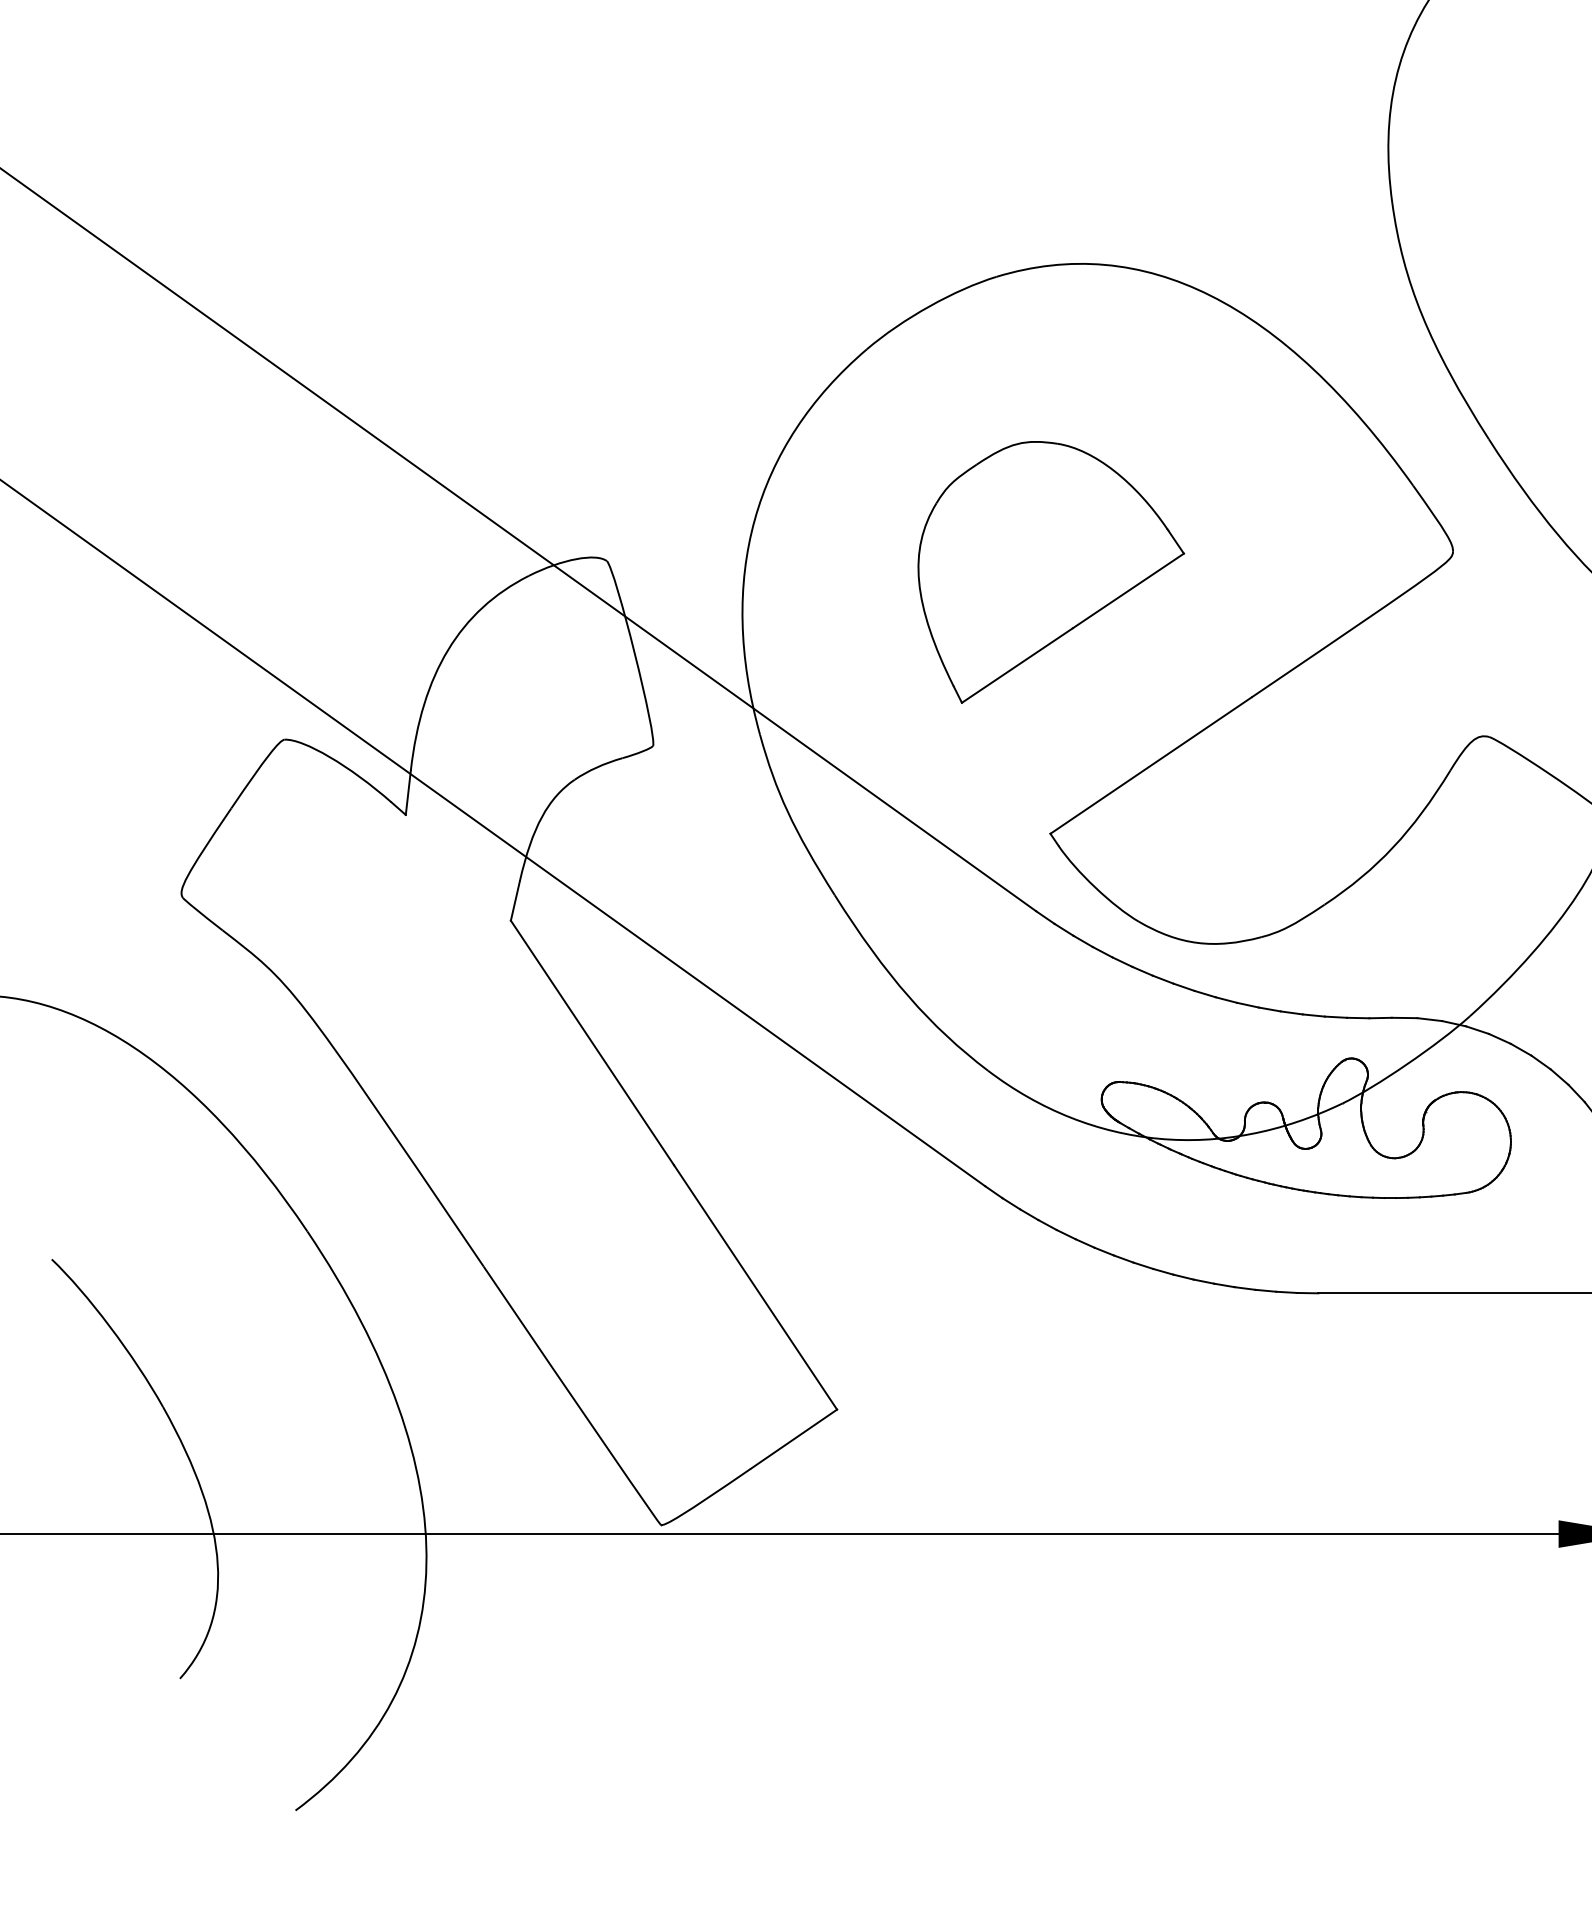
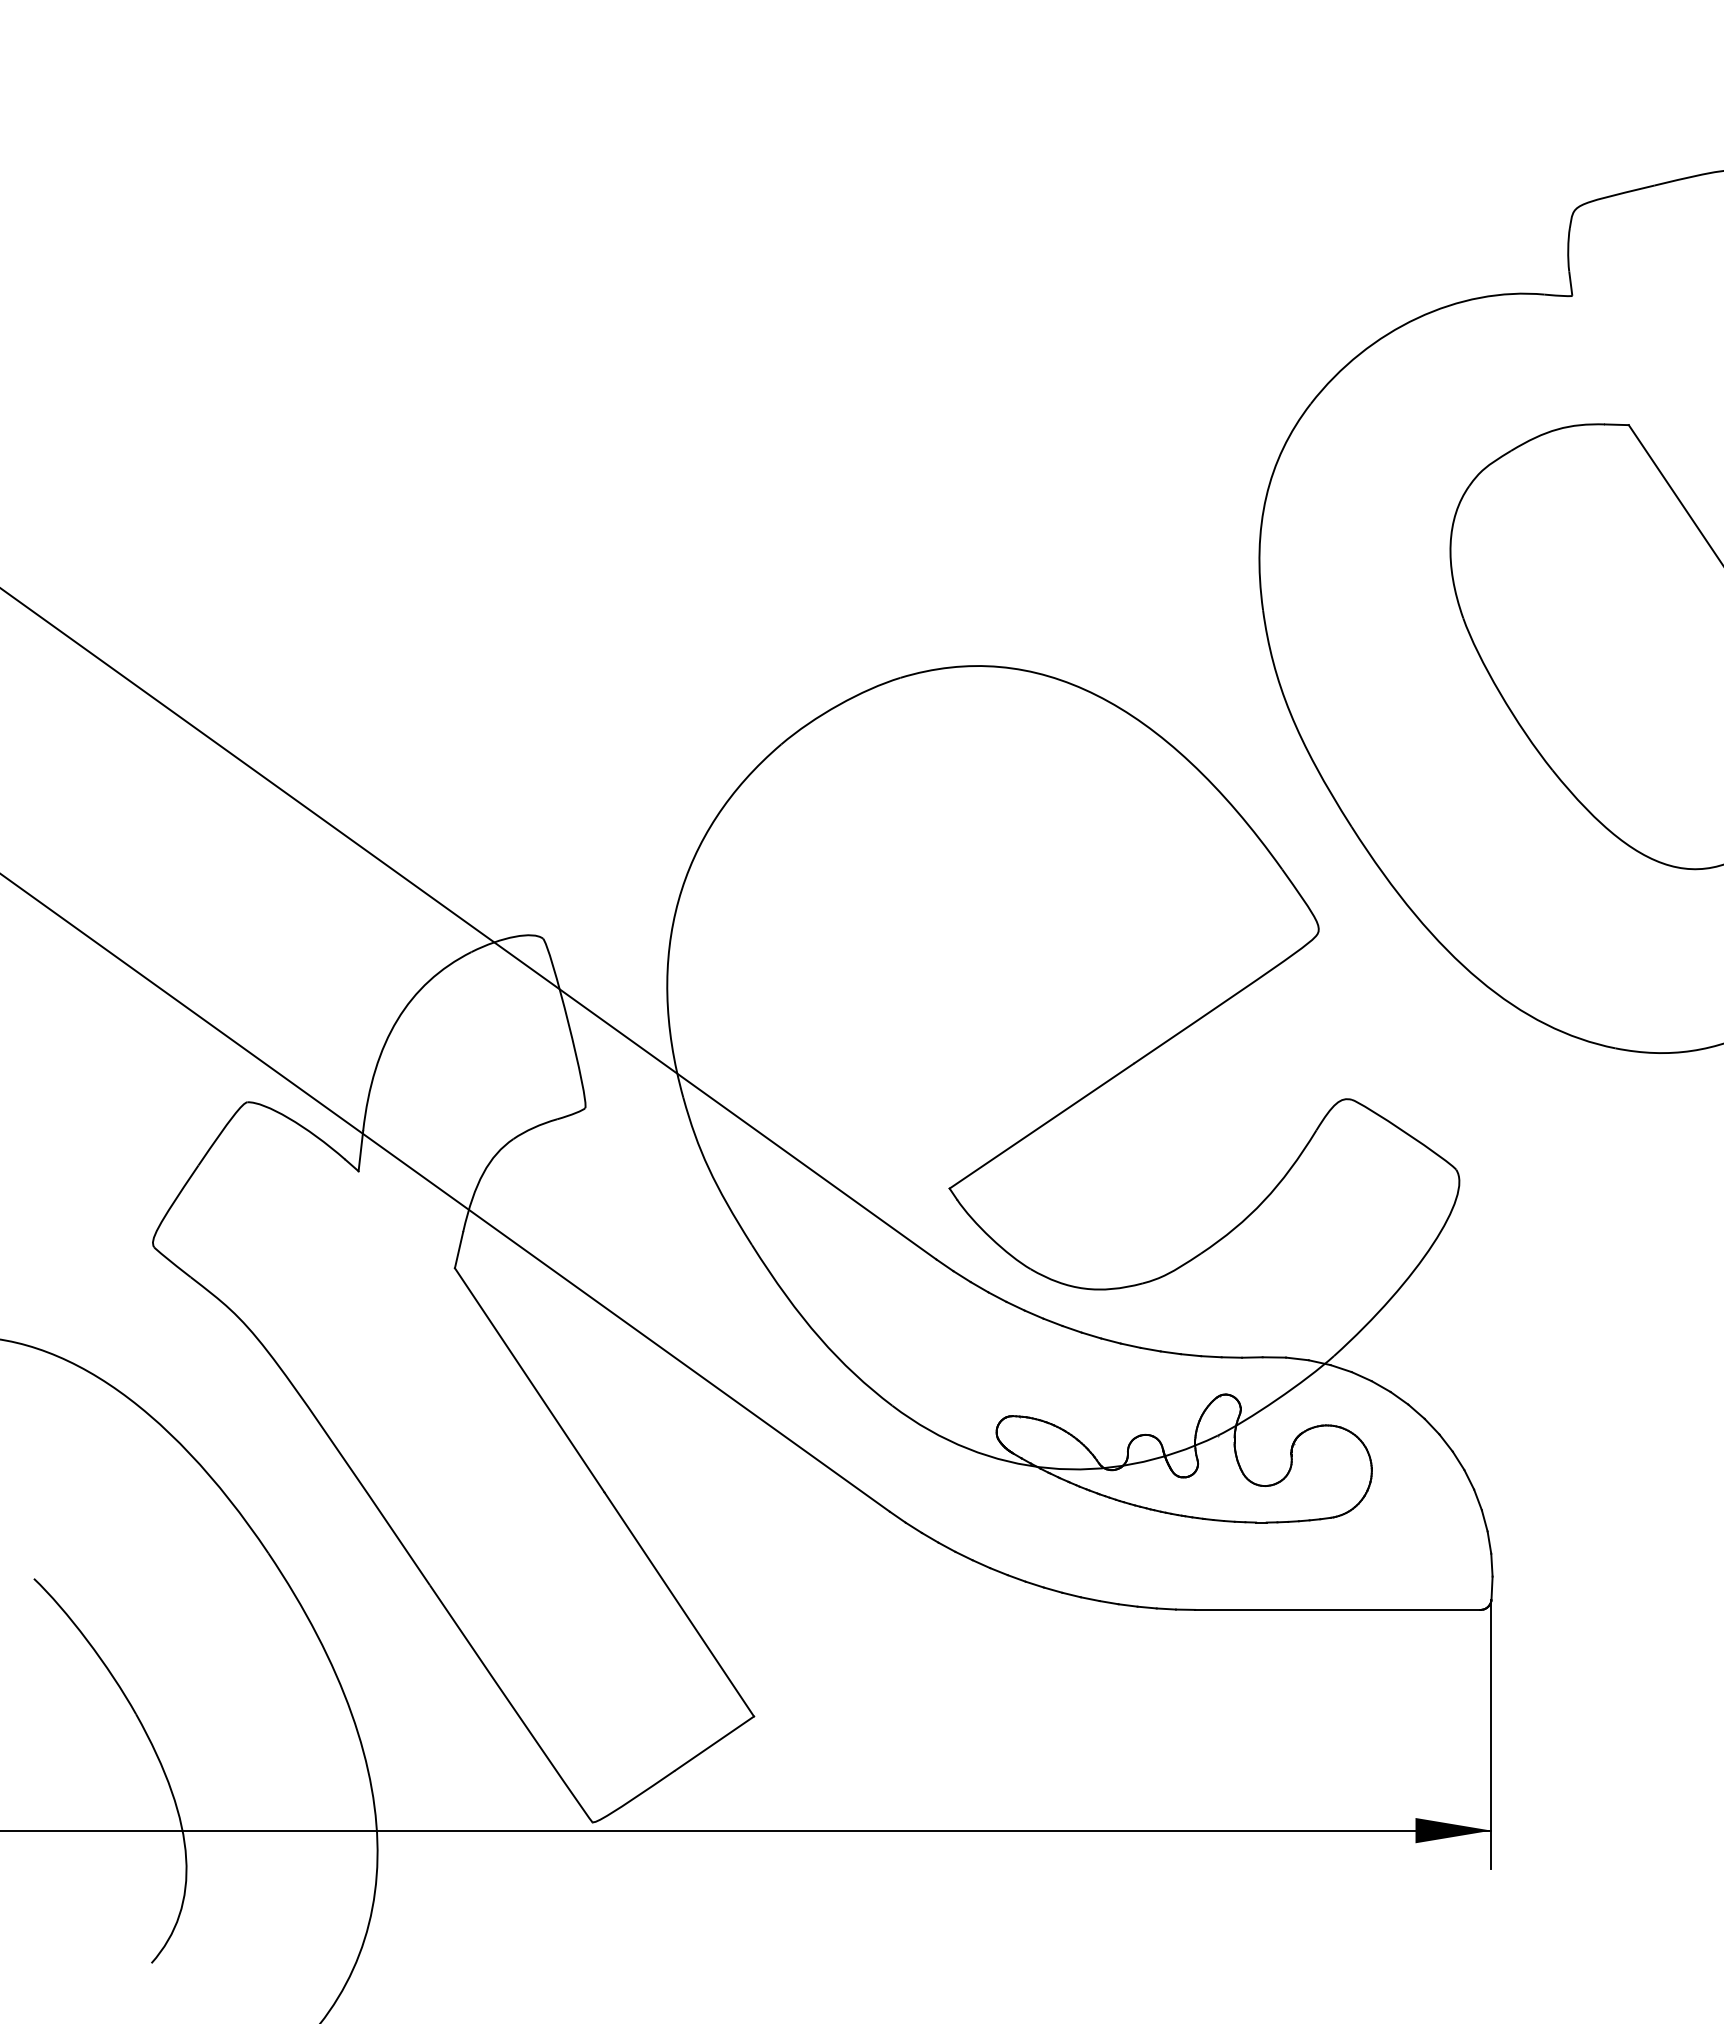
part: (1051, 571) -> (950, 948), removed

